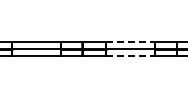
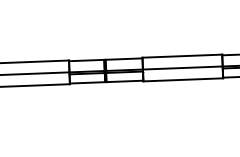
line: (130, 41) -> (182, 55), dashed -> solid
line: (130, 56) -> (183, 80), dashed -> solid

